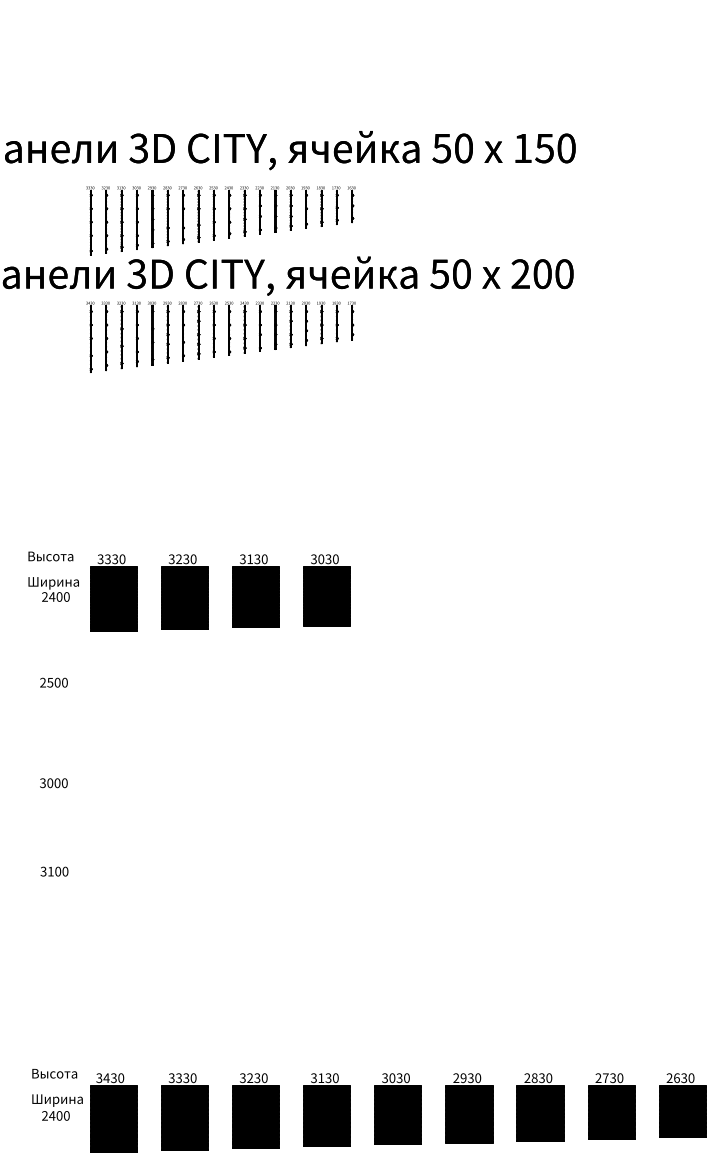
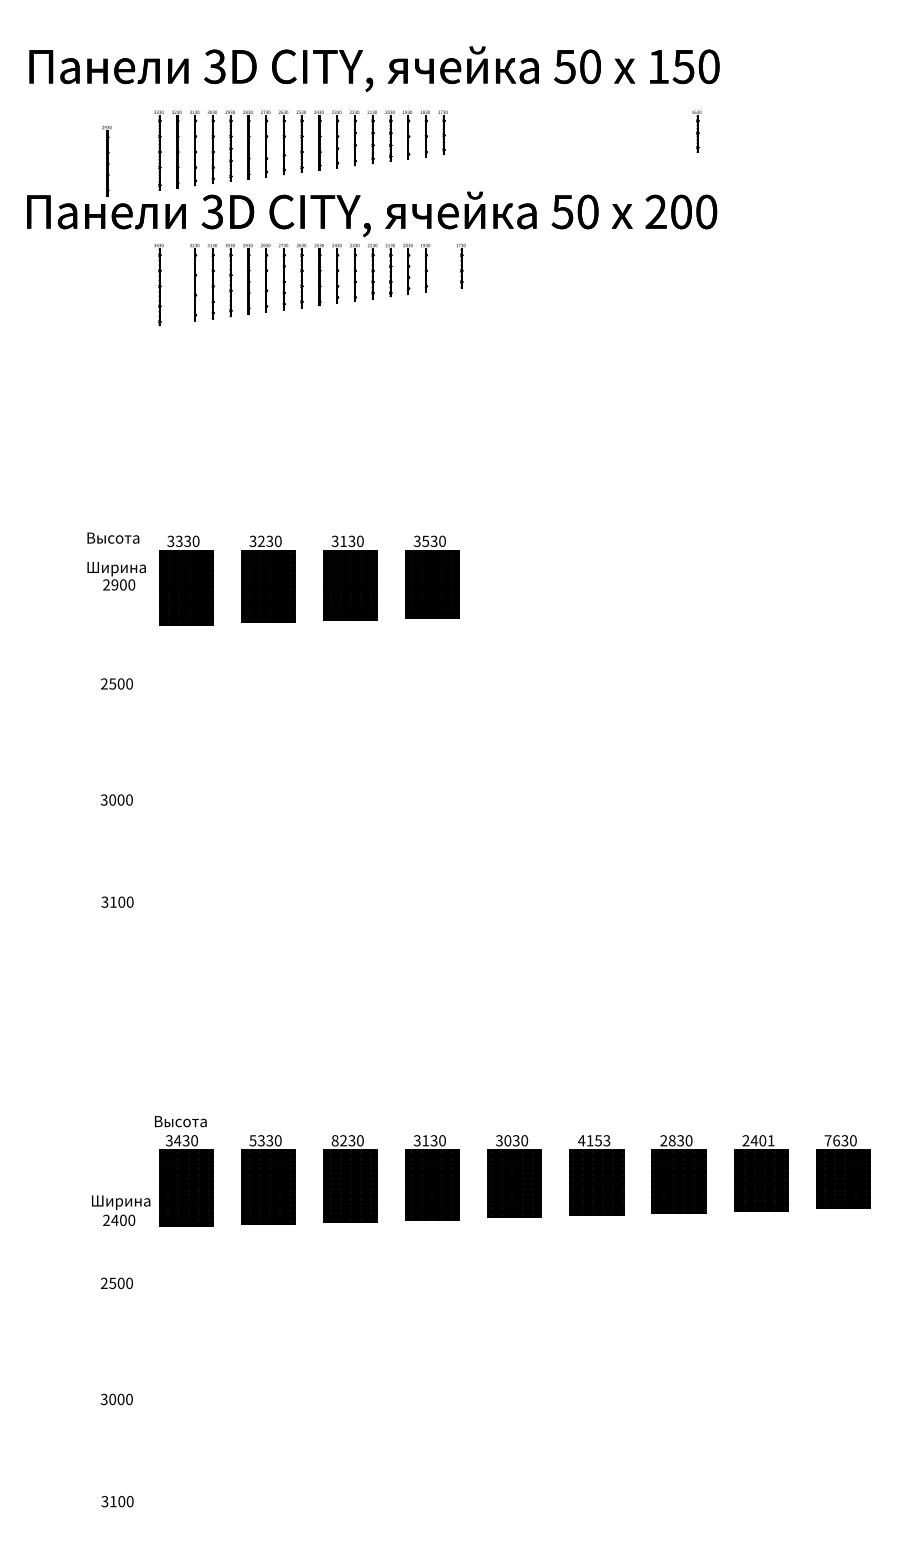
part: (351, 204) -> (696, 131), moved
part: (44, 230) -> (106, 161), added
part: (336, 321) -> (443, 266), removed
part: (105, 336) -> (176, 283), removed
text: (321, 558) -> (425, 540), 3030 -> 3530
text: (51, 596) -> (114, 584), 2400 -> 2900
text: (54, 1073) -> (180, 1121), moved
text: (172, 1077) -> (253, 1140), 3330 -> 5330
text: (242, 1077) -> (334, 1140), 3230 -> 8230
text: (467, 1077) -> (594, 1140), 2930 -> 4153
text: (612, 1077) -> (762, 1140), 2730 -> 2401
text: (669, 1077) -> (827, 1140), 2630 -> 7630
text: (57, 1107) -> (121, 1210), moved

